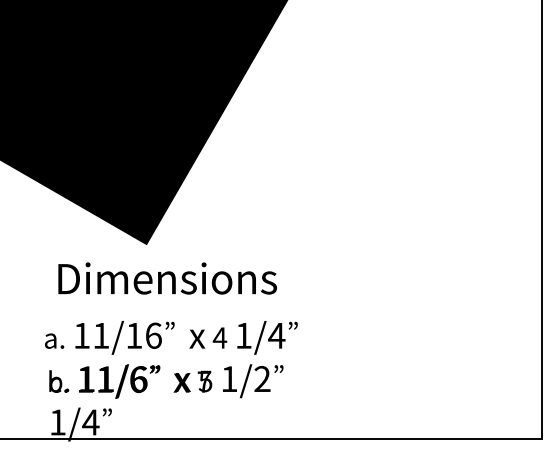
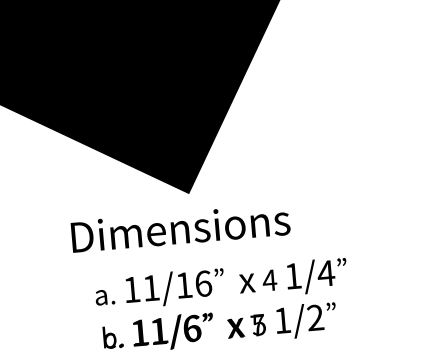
text: (167, 278) -> (180, 228), moved

